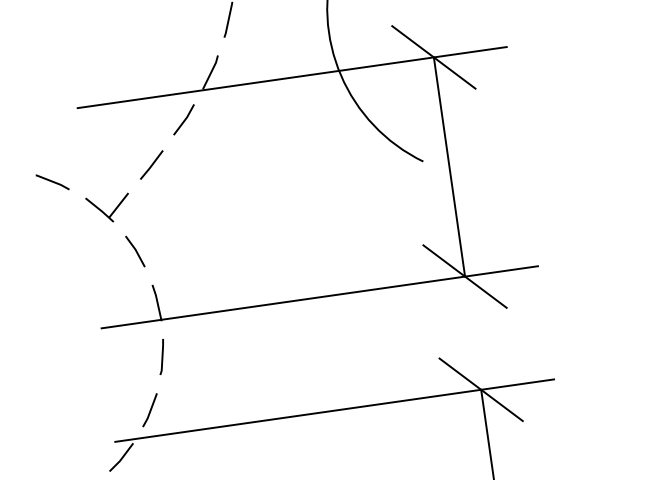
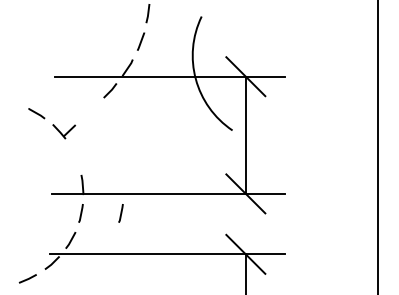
line: (150, 164) -> (89, 111), removed
line: (134, 252) -> (74, 156), removed
line: (235, 346) -> (120, 213), added

